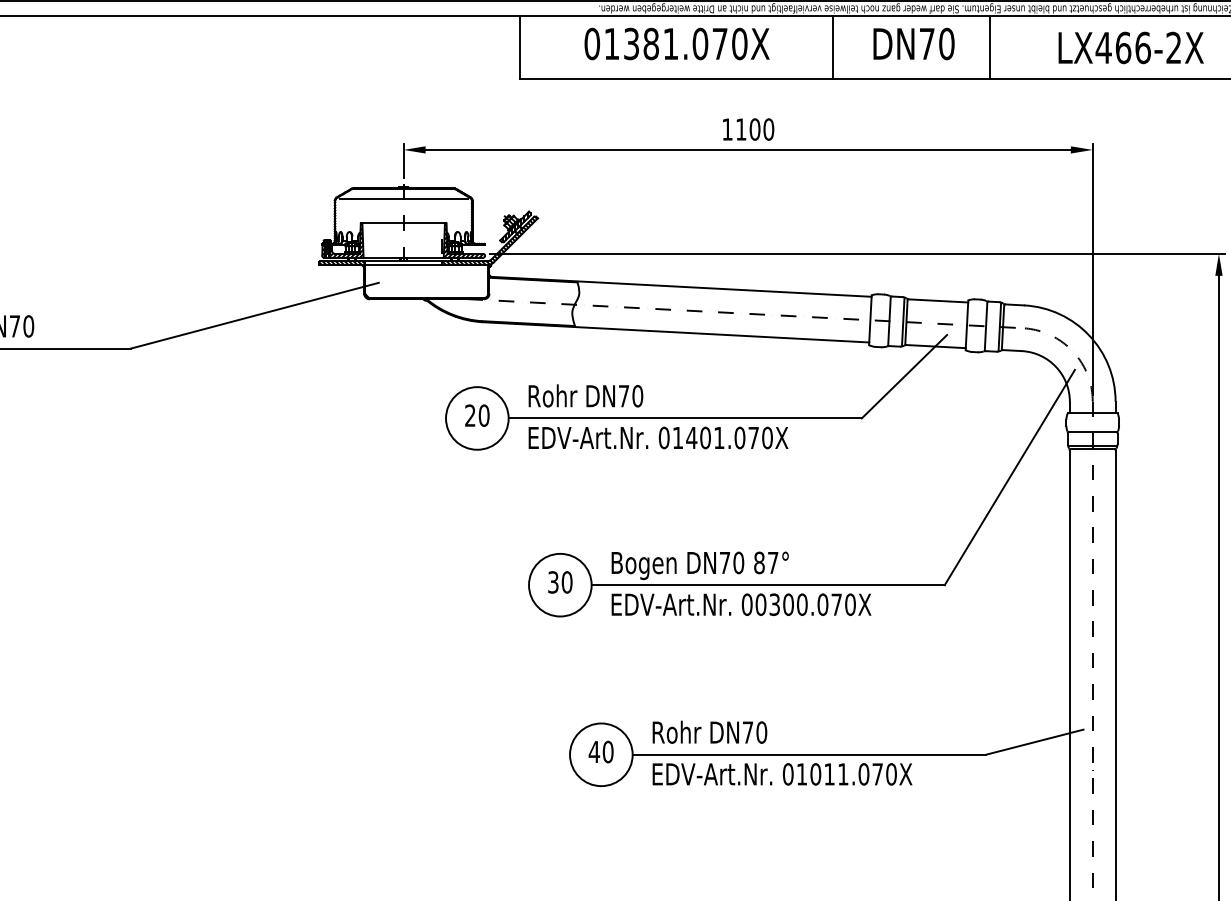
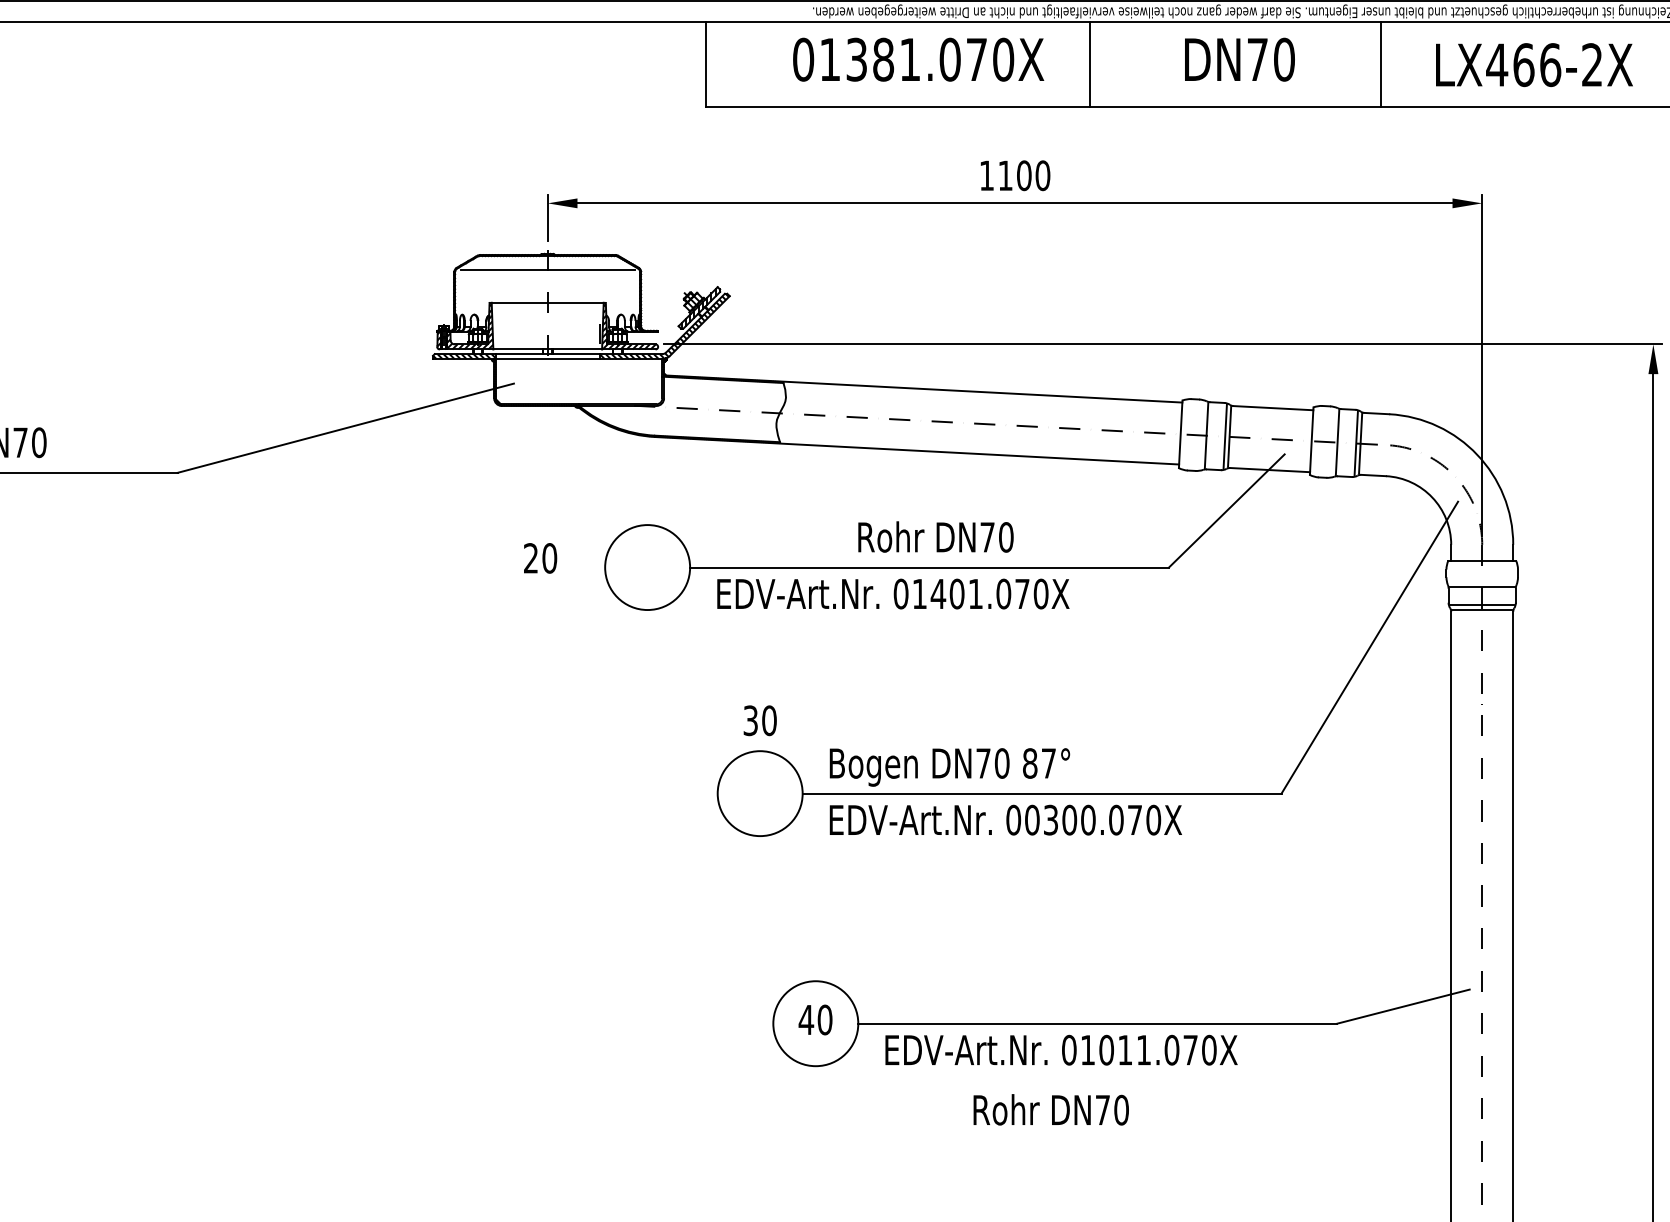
line: (833, 47) -> (1089, 64), moved
line: (990, 47) -> (1381, 64), moved
text: (585, 395) -> (935, 536), moved
text: (477, 415) -> (540, 558), moved
text: (560, 582) -> (760, 720), moved
text: (709, 731) -> (1050, 1108), moved

